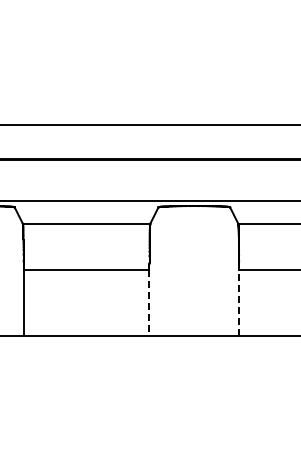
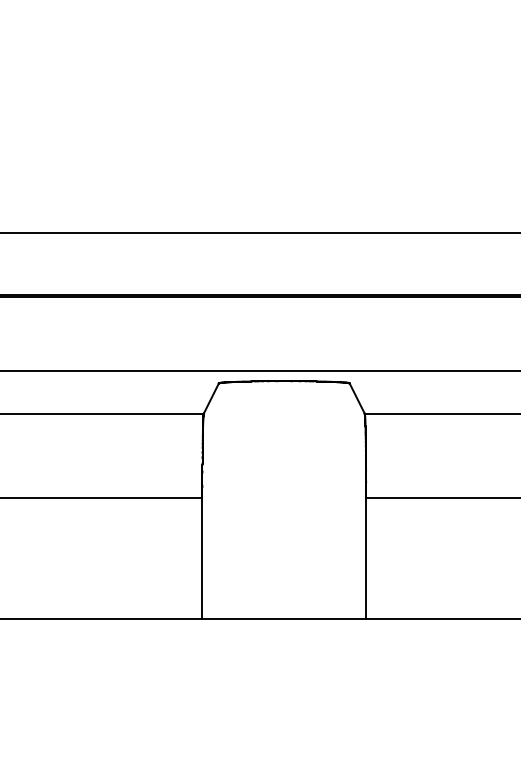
line: (239, 302) -> (366, 557), dashed -> solid
line: (149, 303) -> (202, 559), dashed -> solid

